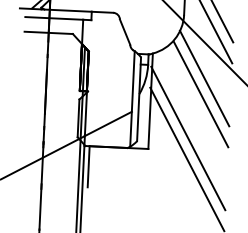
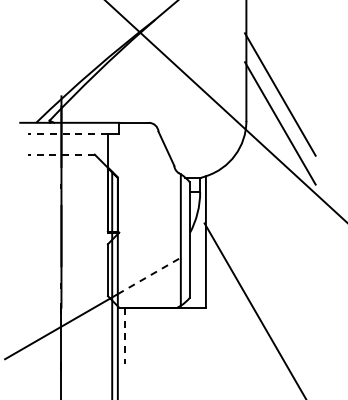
line: (54, 18) -> (68, 134), solid -> dashed
line: (48, 32) -> (60, 154), solid -> dashed
line: (204, 78) -> (278, 207), removed
line: (200, 94) -> (274, 229), removed
line: (108, 123) -> (149, 275), solid -> dashed
line: (187, 138) -> (259, 290), removed
line: (88, 167) -> (125, 336), solid -> dashed

